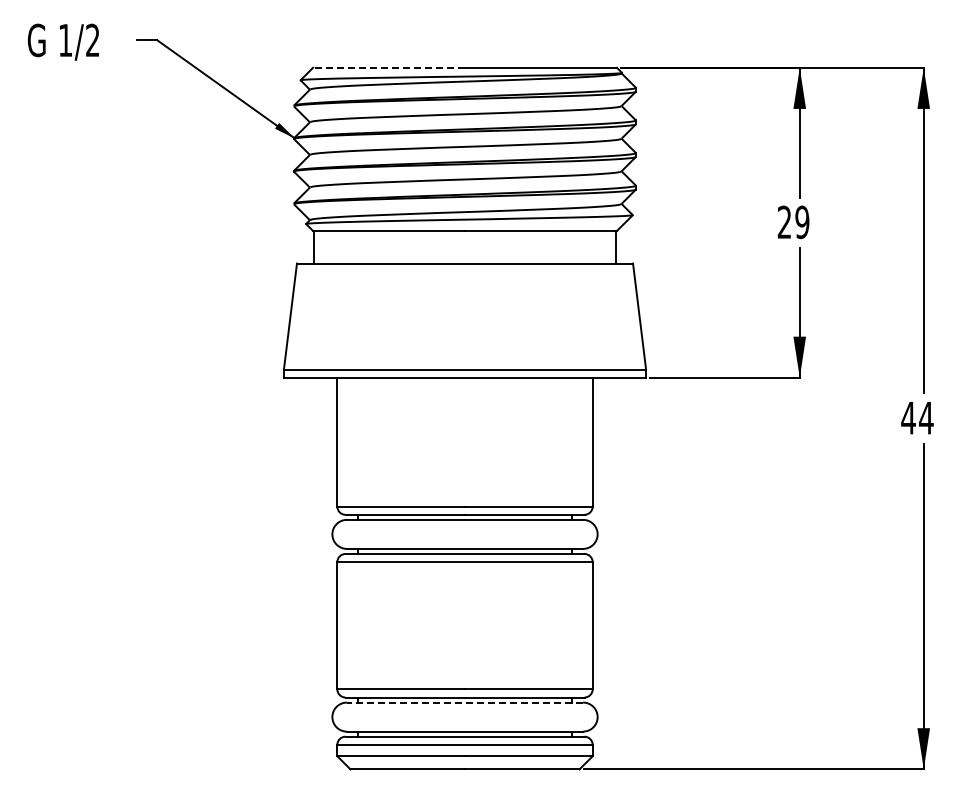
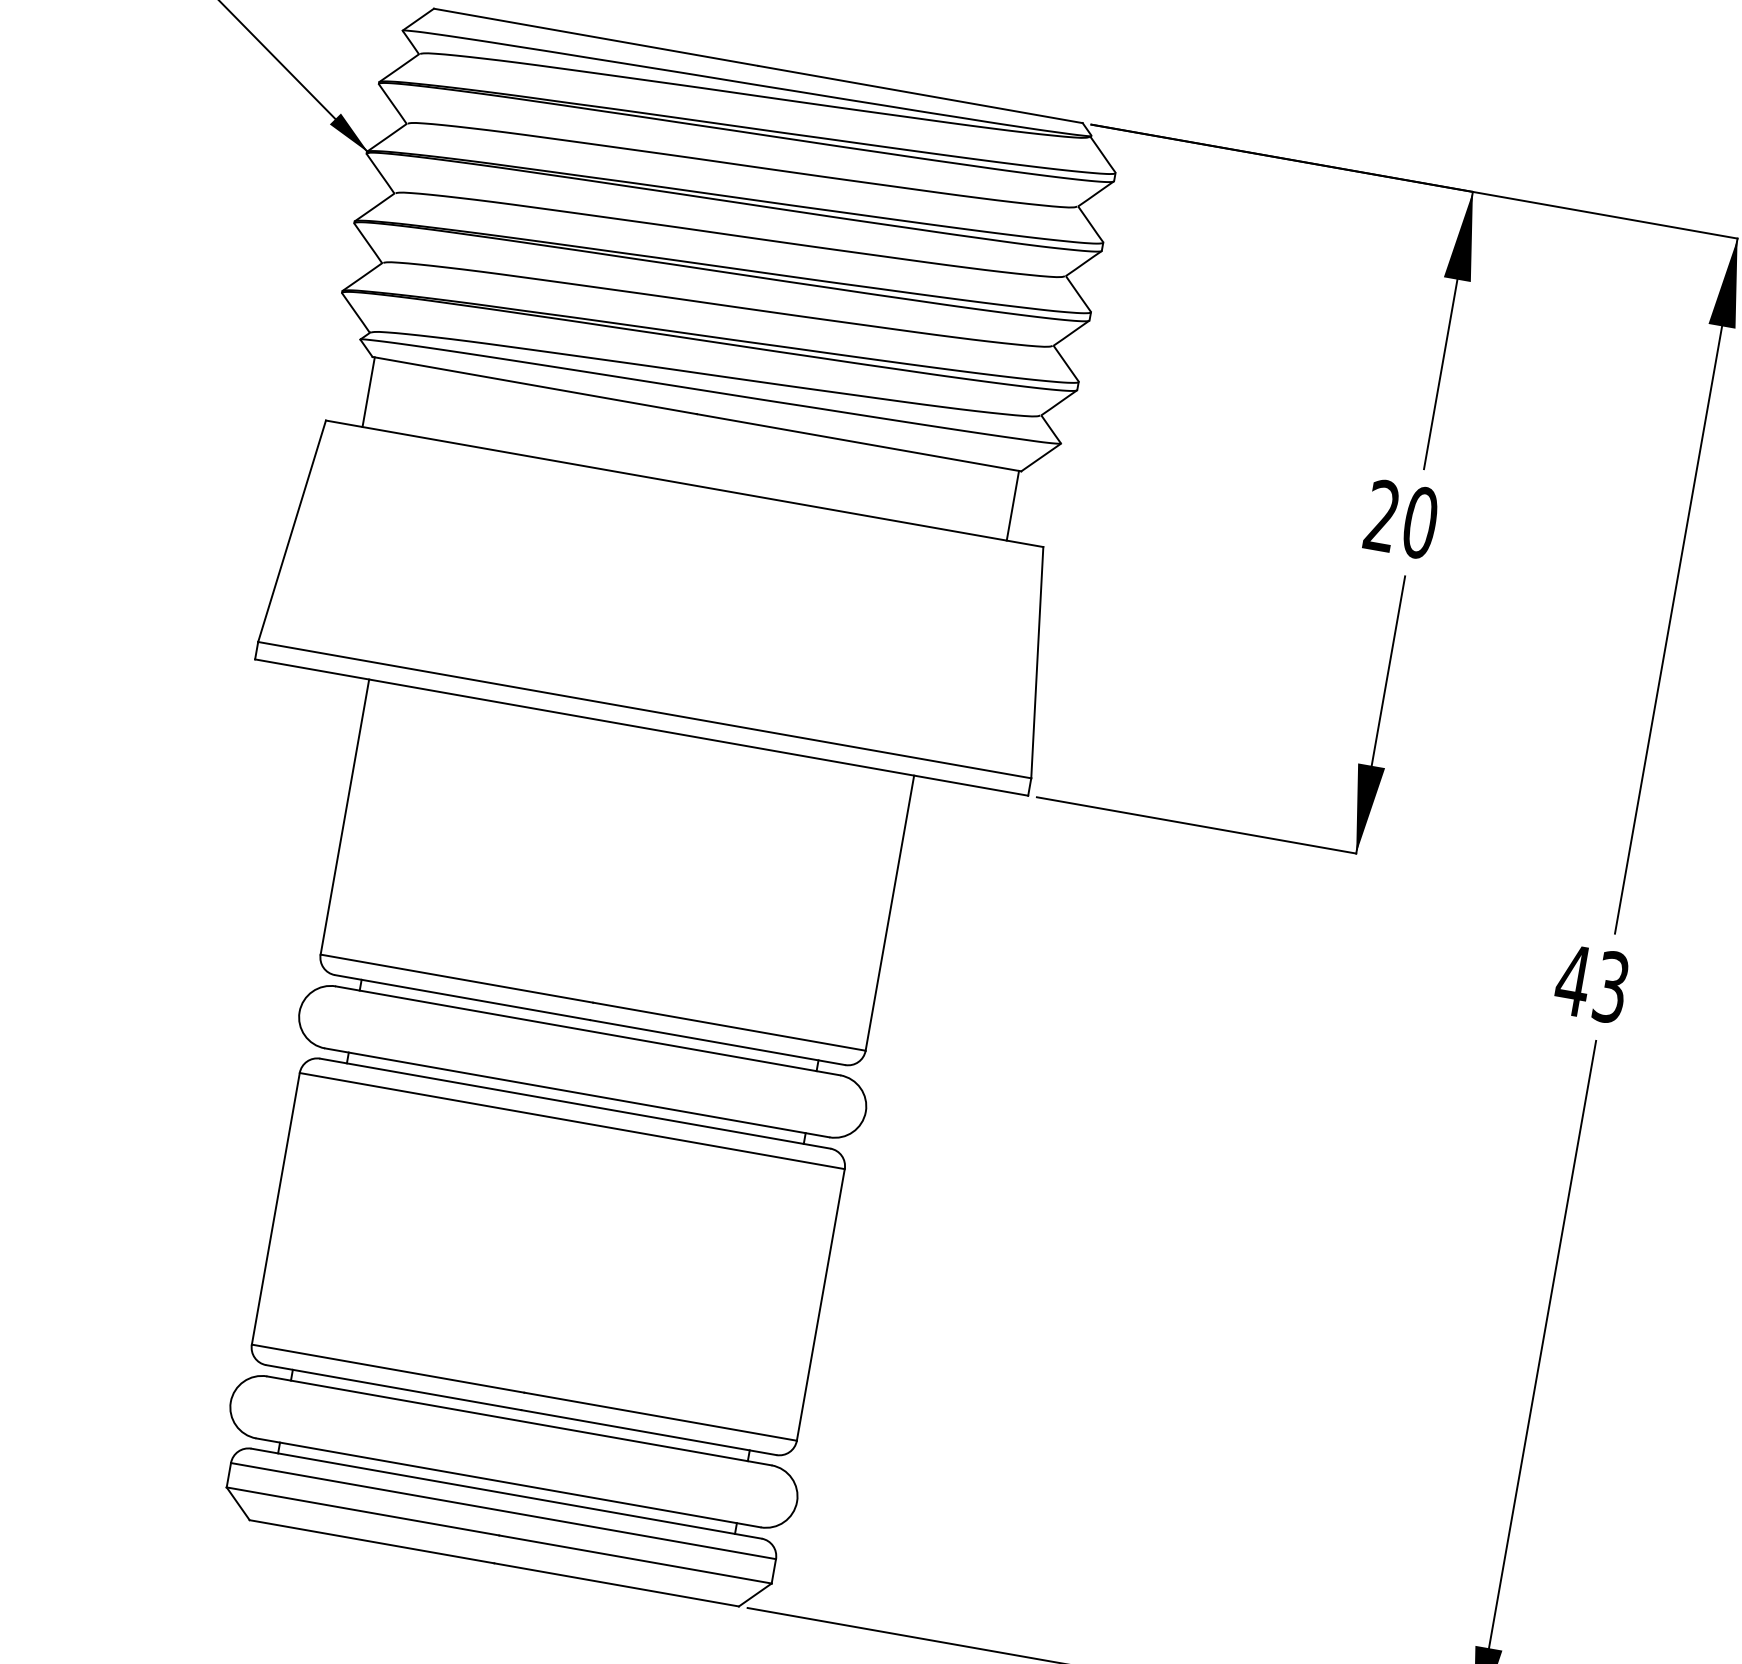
line: (389, 67) -> (597, 36), dashed -> solid
text: (802, 222) -> (1420, 523), 29 -> 20
text: (926, 417) -> (1611, 986), 44 -> 43
line: (464, 702) -> (518, 1420), dashed -> solid

